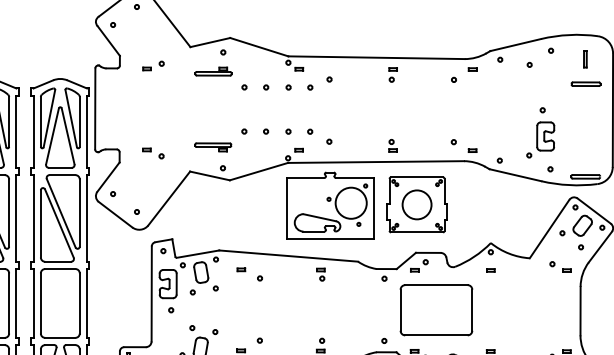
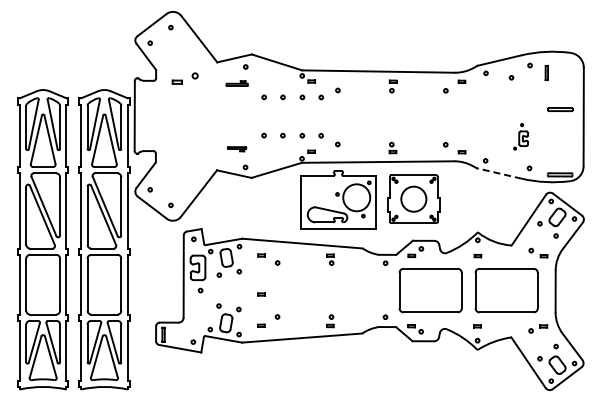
part: (584, 58) -> (546, 72), moved
part: (153, 65) -> (185, 78), size x1.4
part: (212, 71) -> (236, 83), size x0.7
part: (586, 84) -> (560, 109), moved
part: (540, 132) -> (520, 136), size x0.6
part: (212, 146) -> (236, 148), size x0.6
part: (152, 153) -> (184, 154), removed
line: (514, 175) -> (498, 173), solid -> dashed
part: (523, 310) -> (506, 290), added
part: (241, 314) -> (261, 294), added

